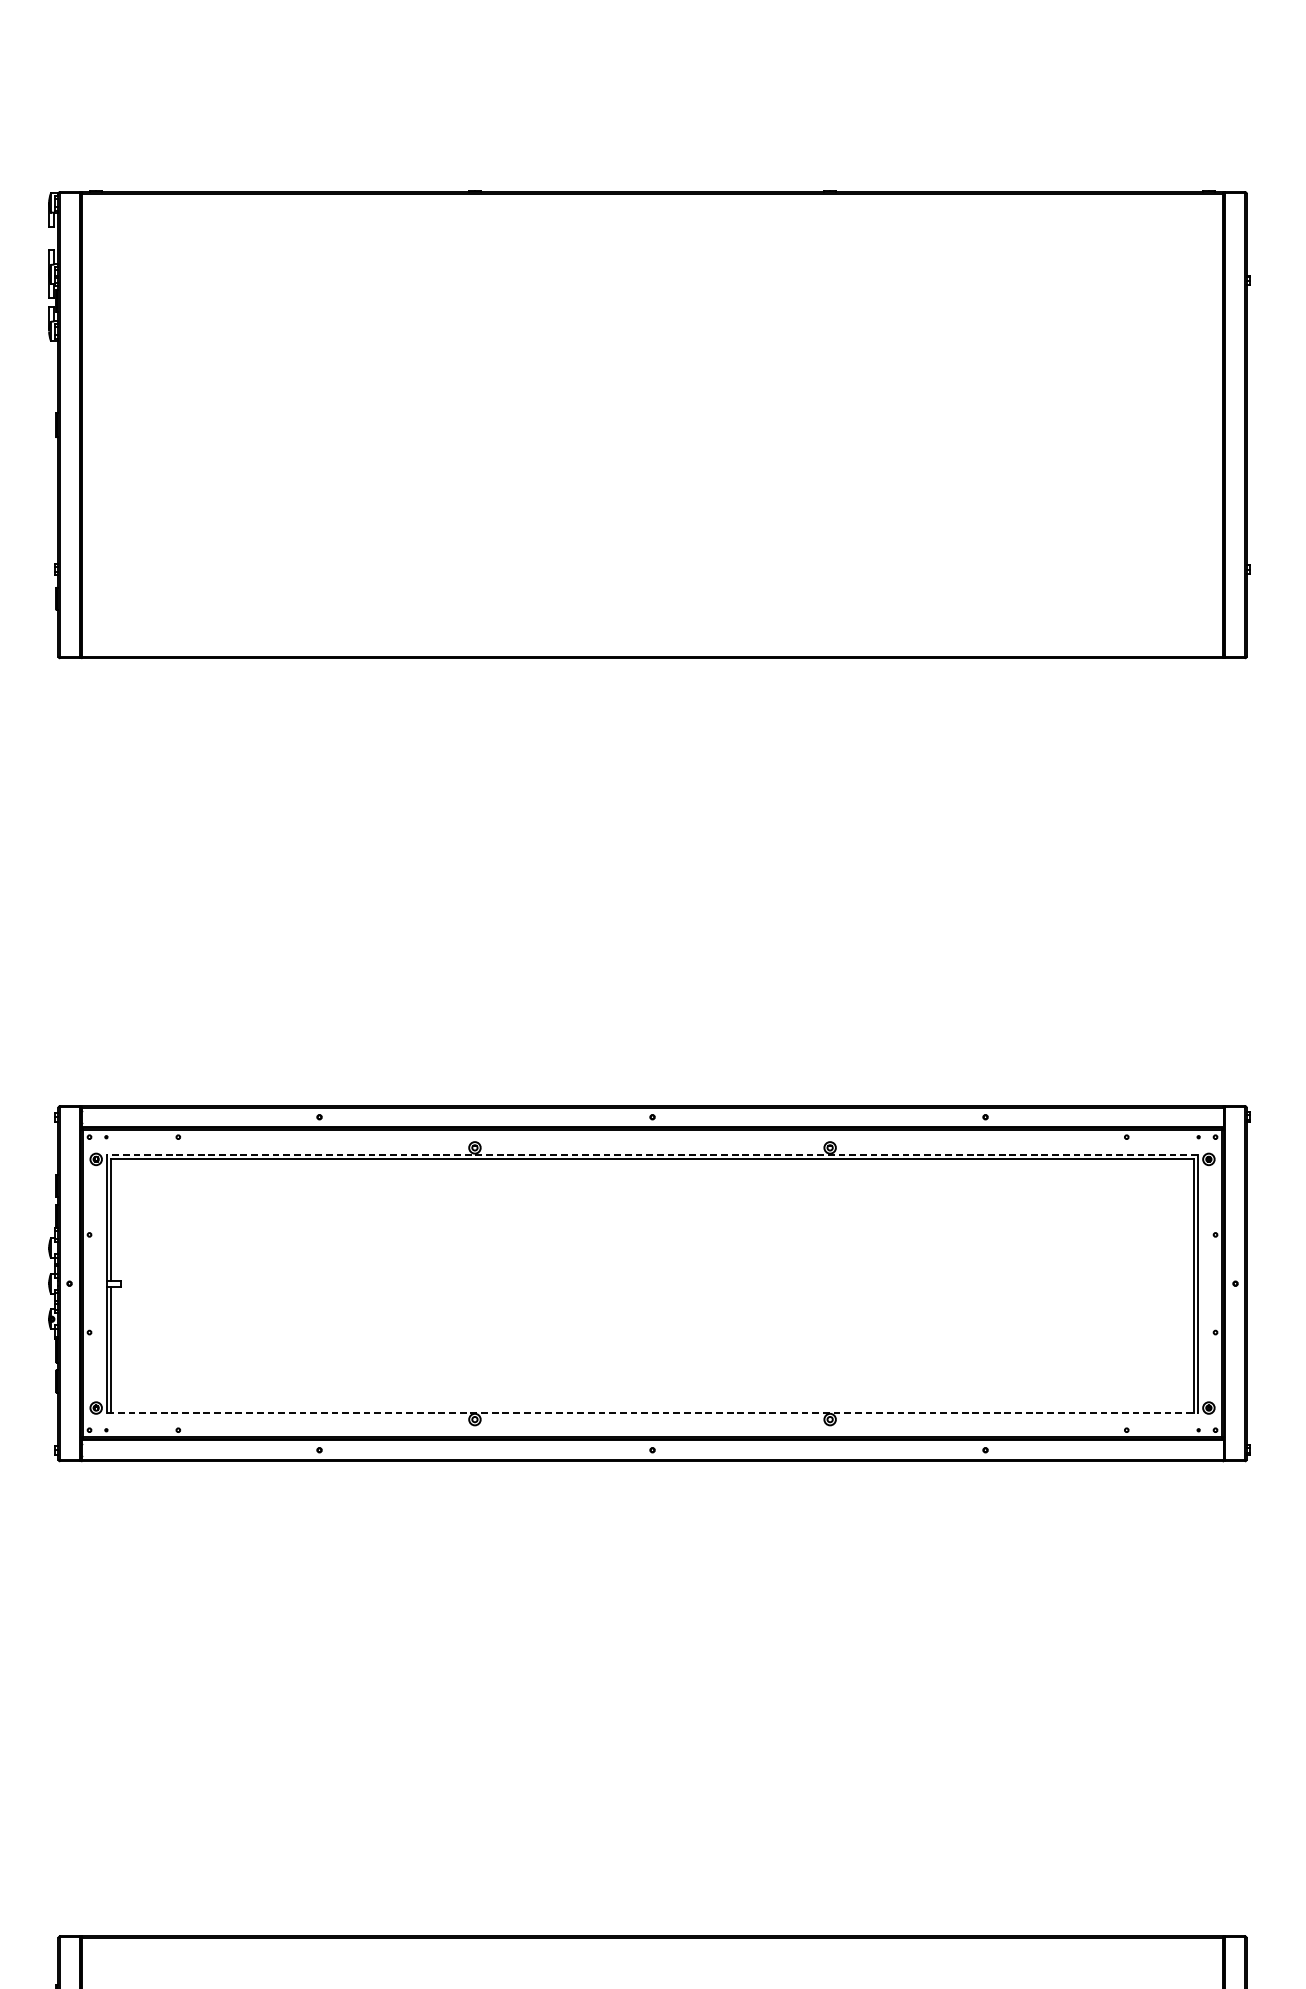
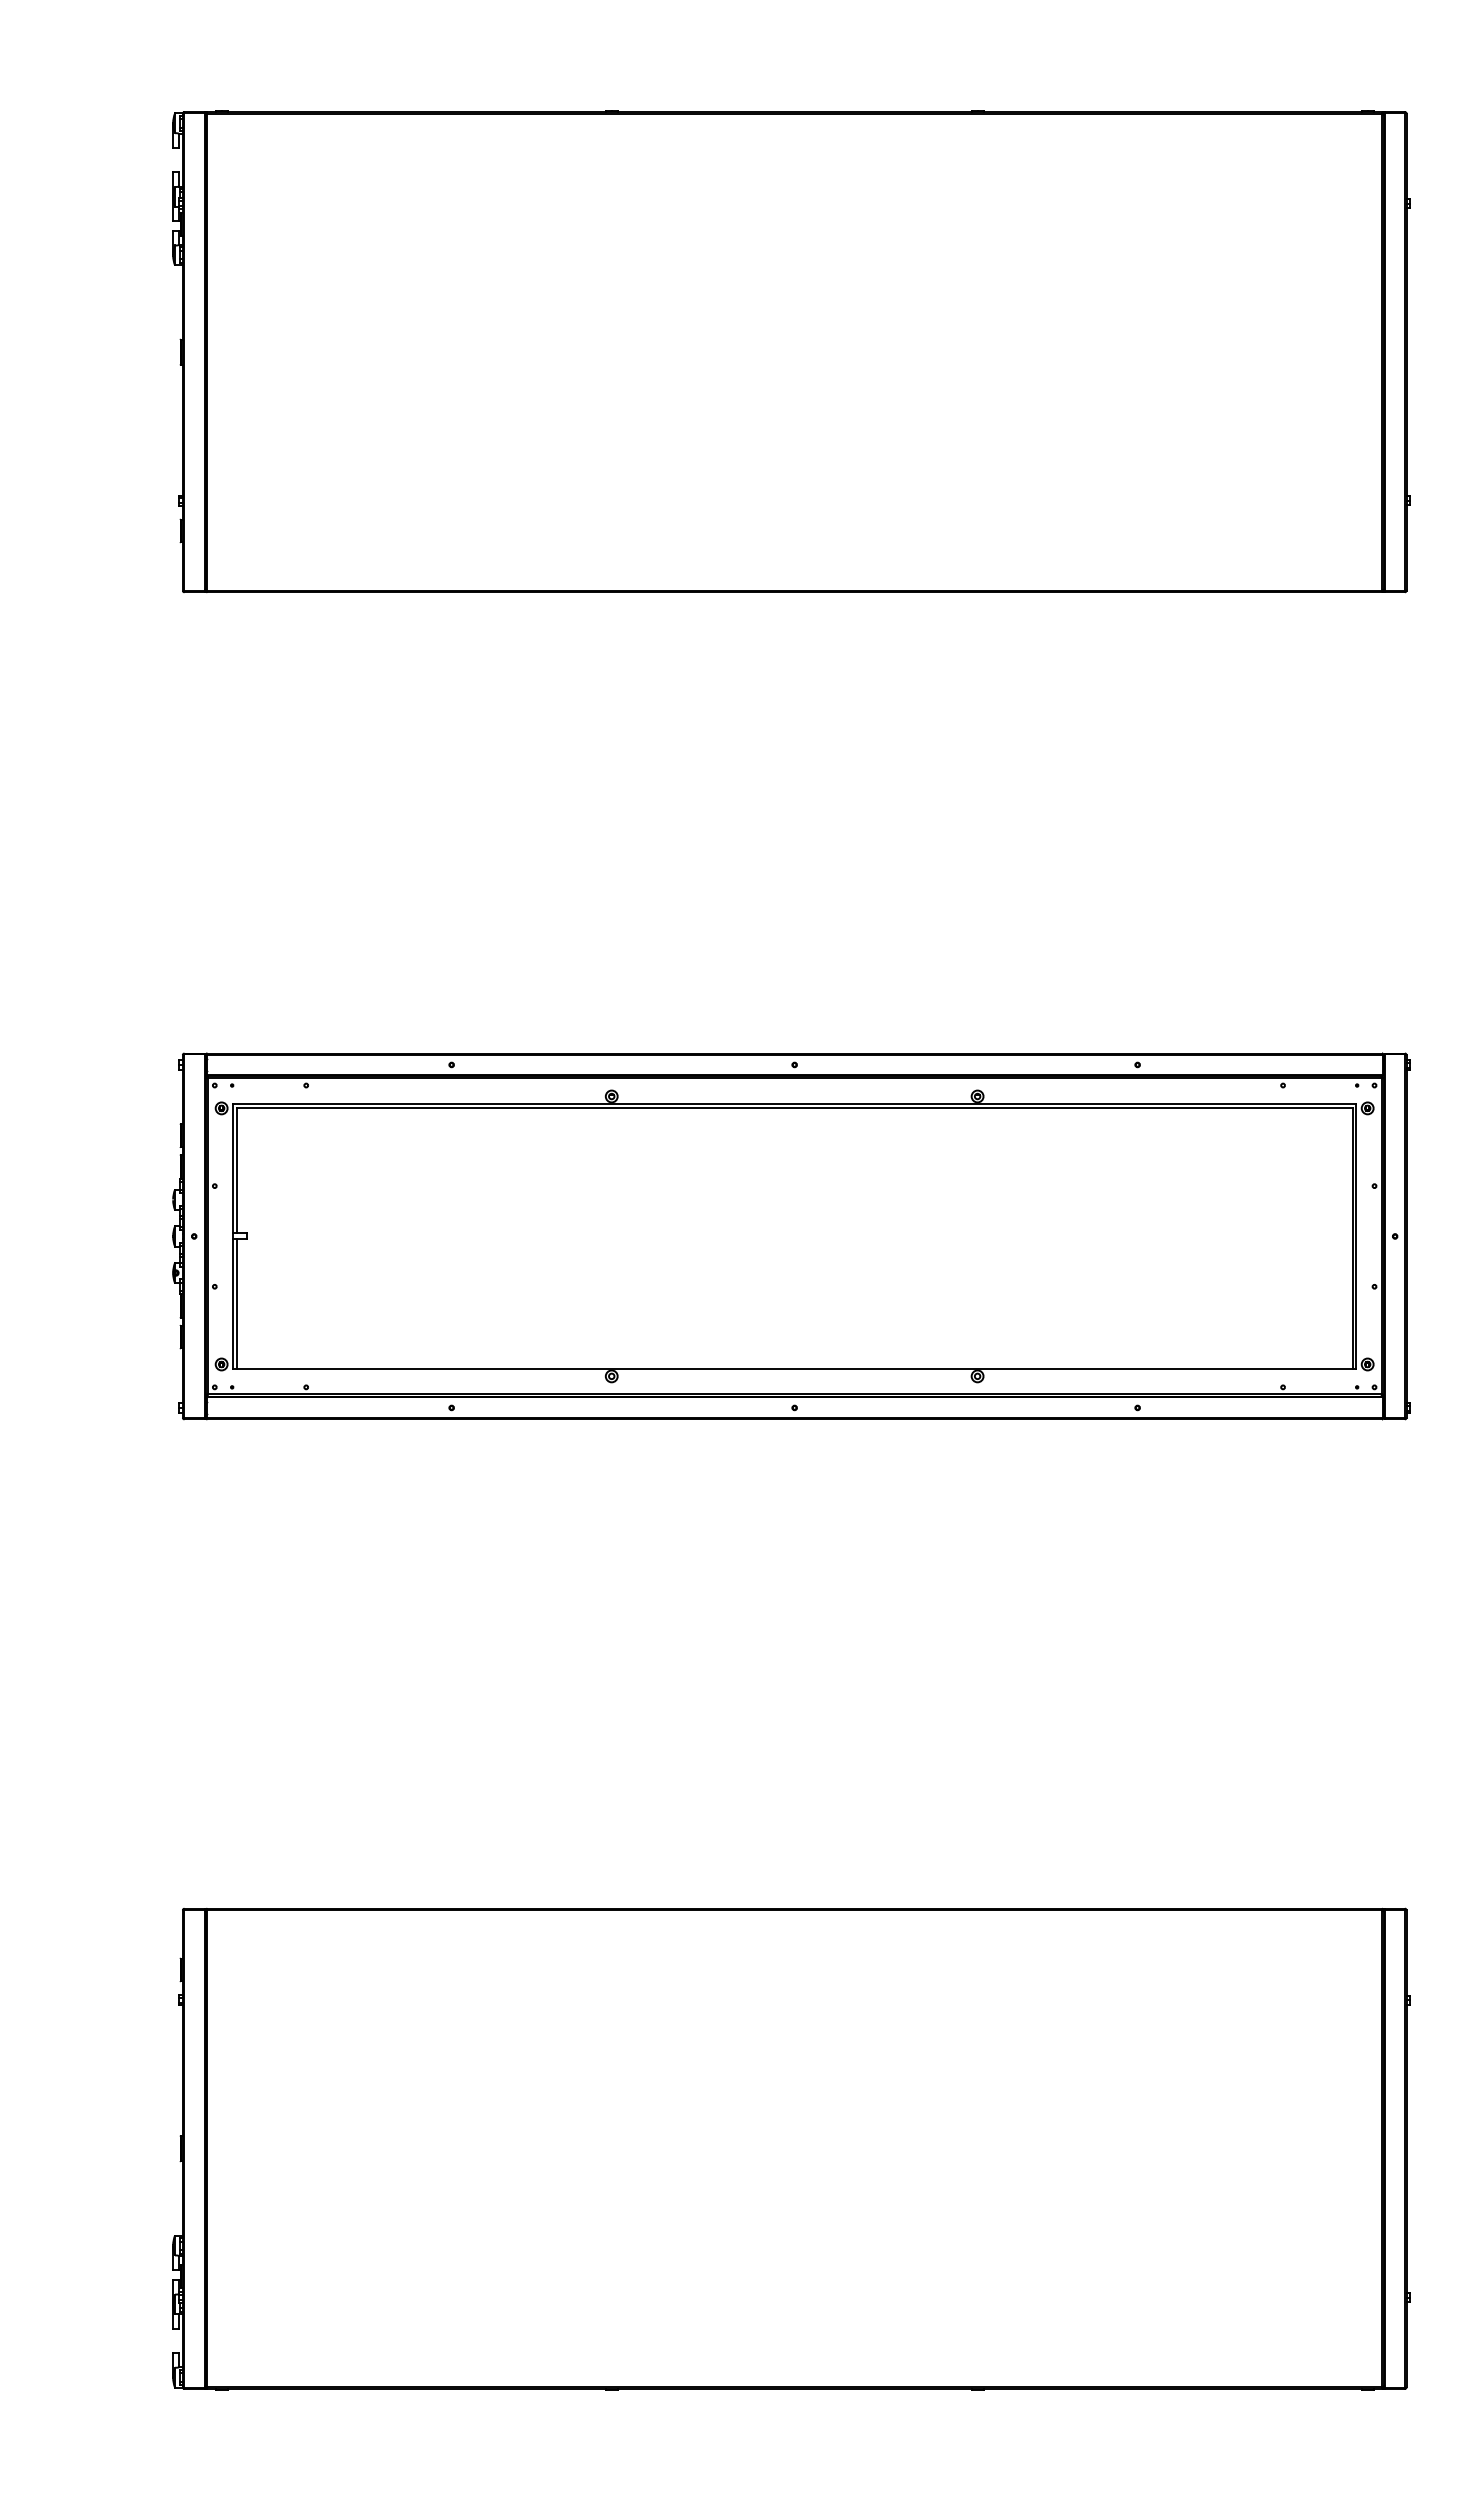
line: (652, 1154) -> (794, 1103), dashed -> solid
line: (652, 1412) -> (794, 1369), dashed -> solid

